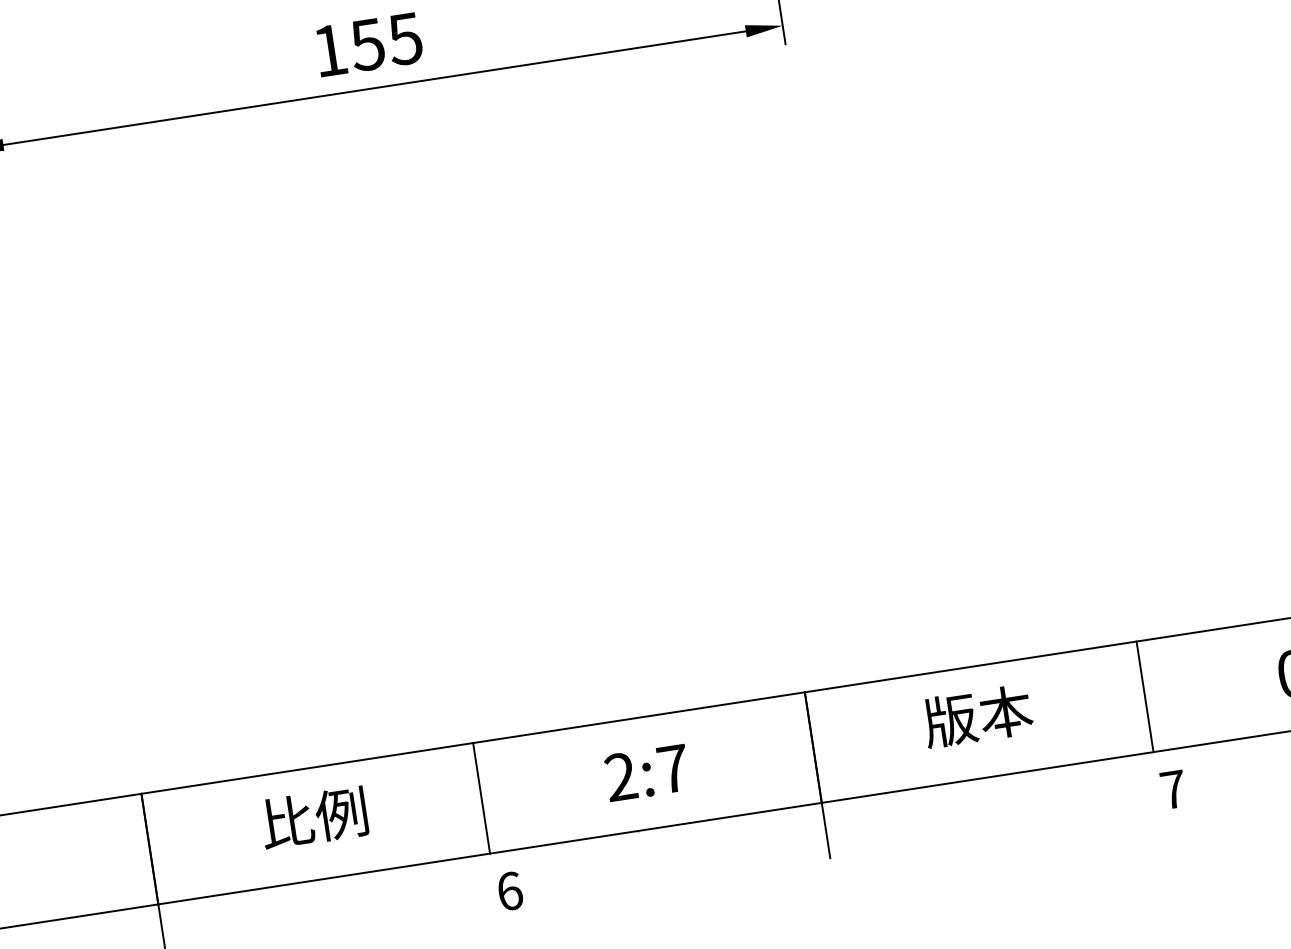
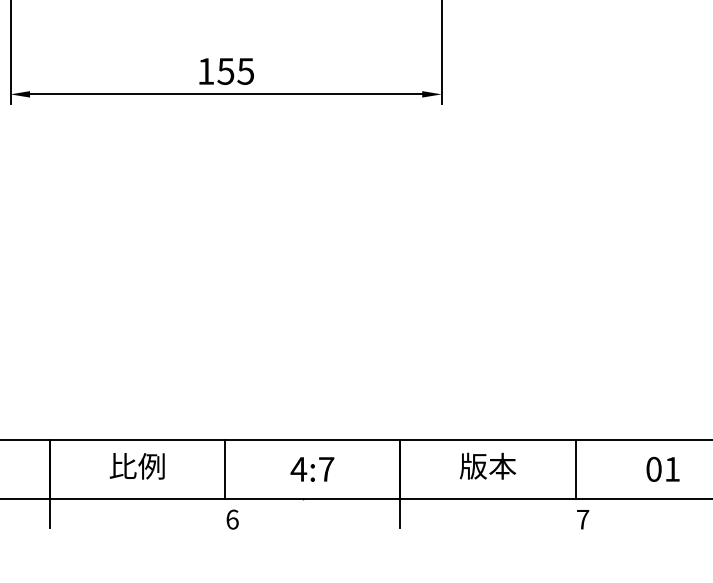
text: (620, 775) -> (298, 468), 2:7 -> 4:7

